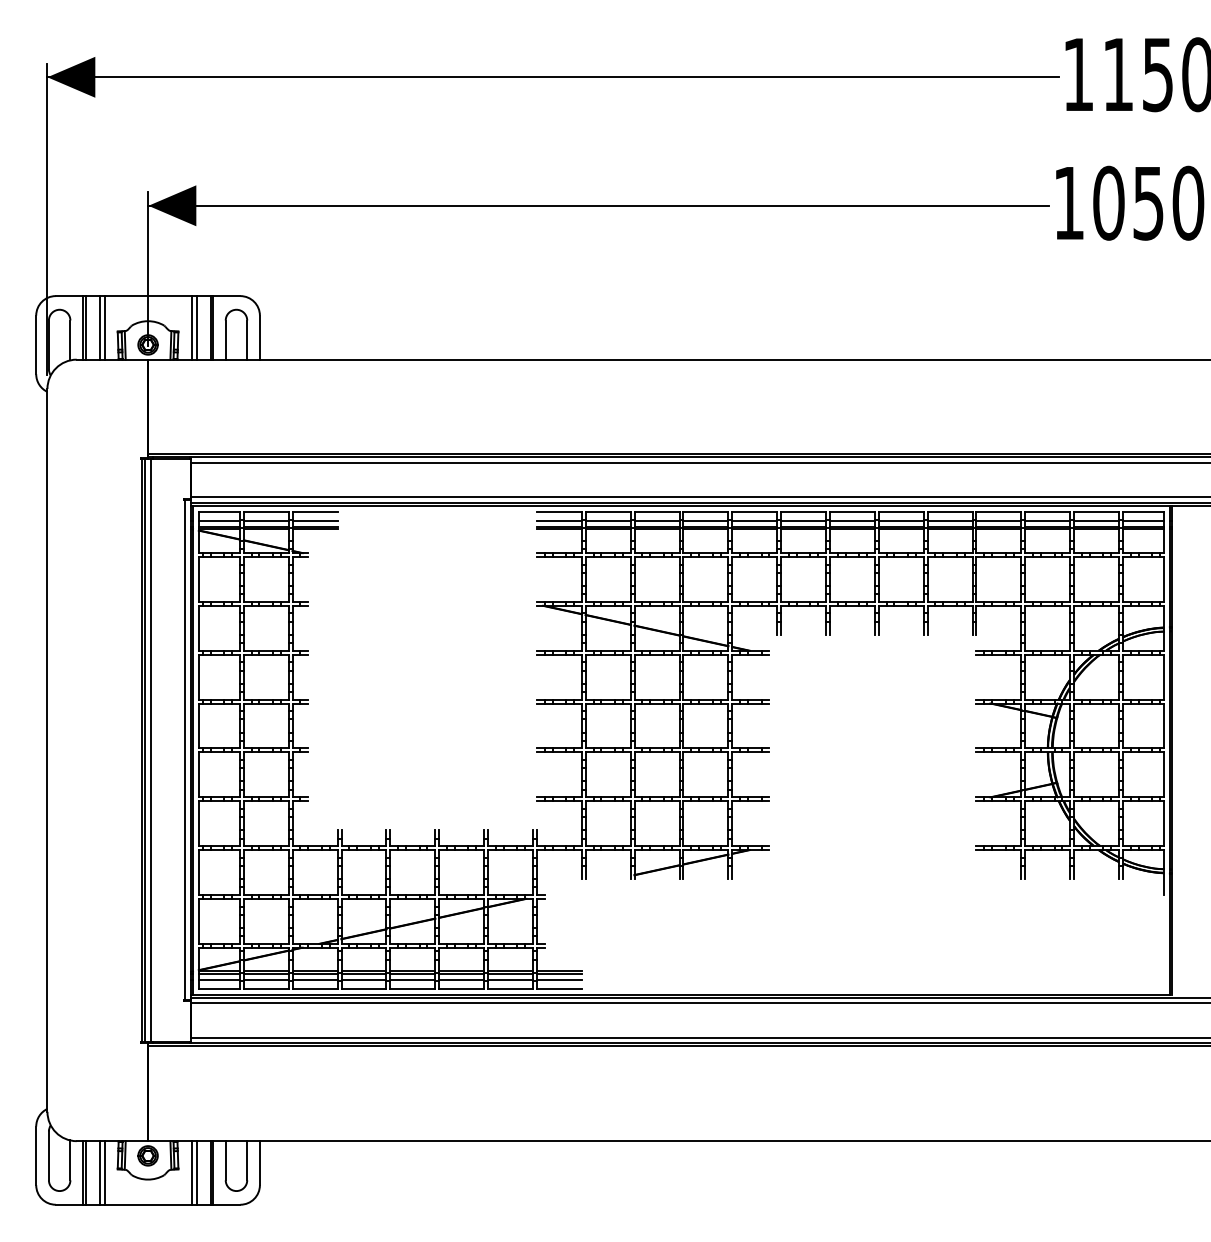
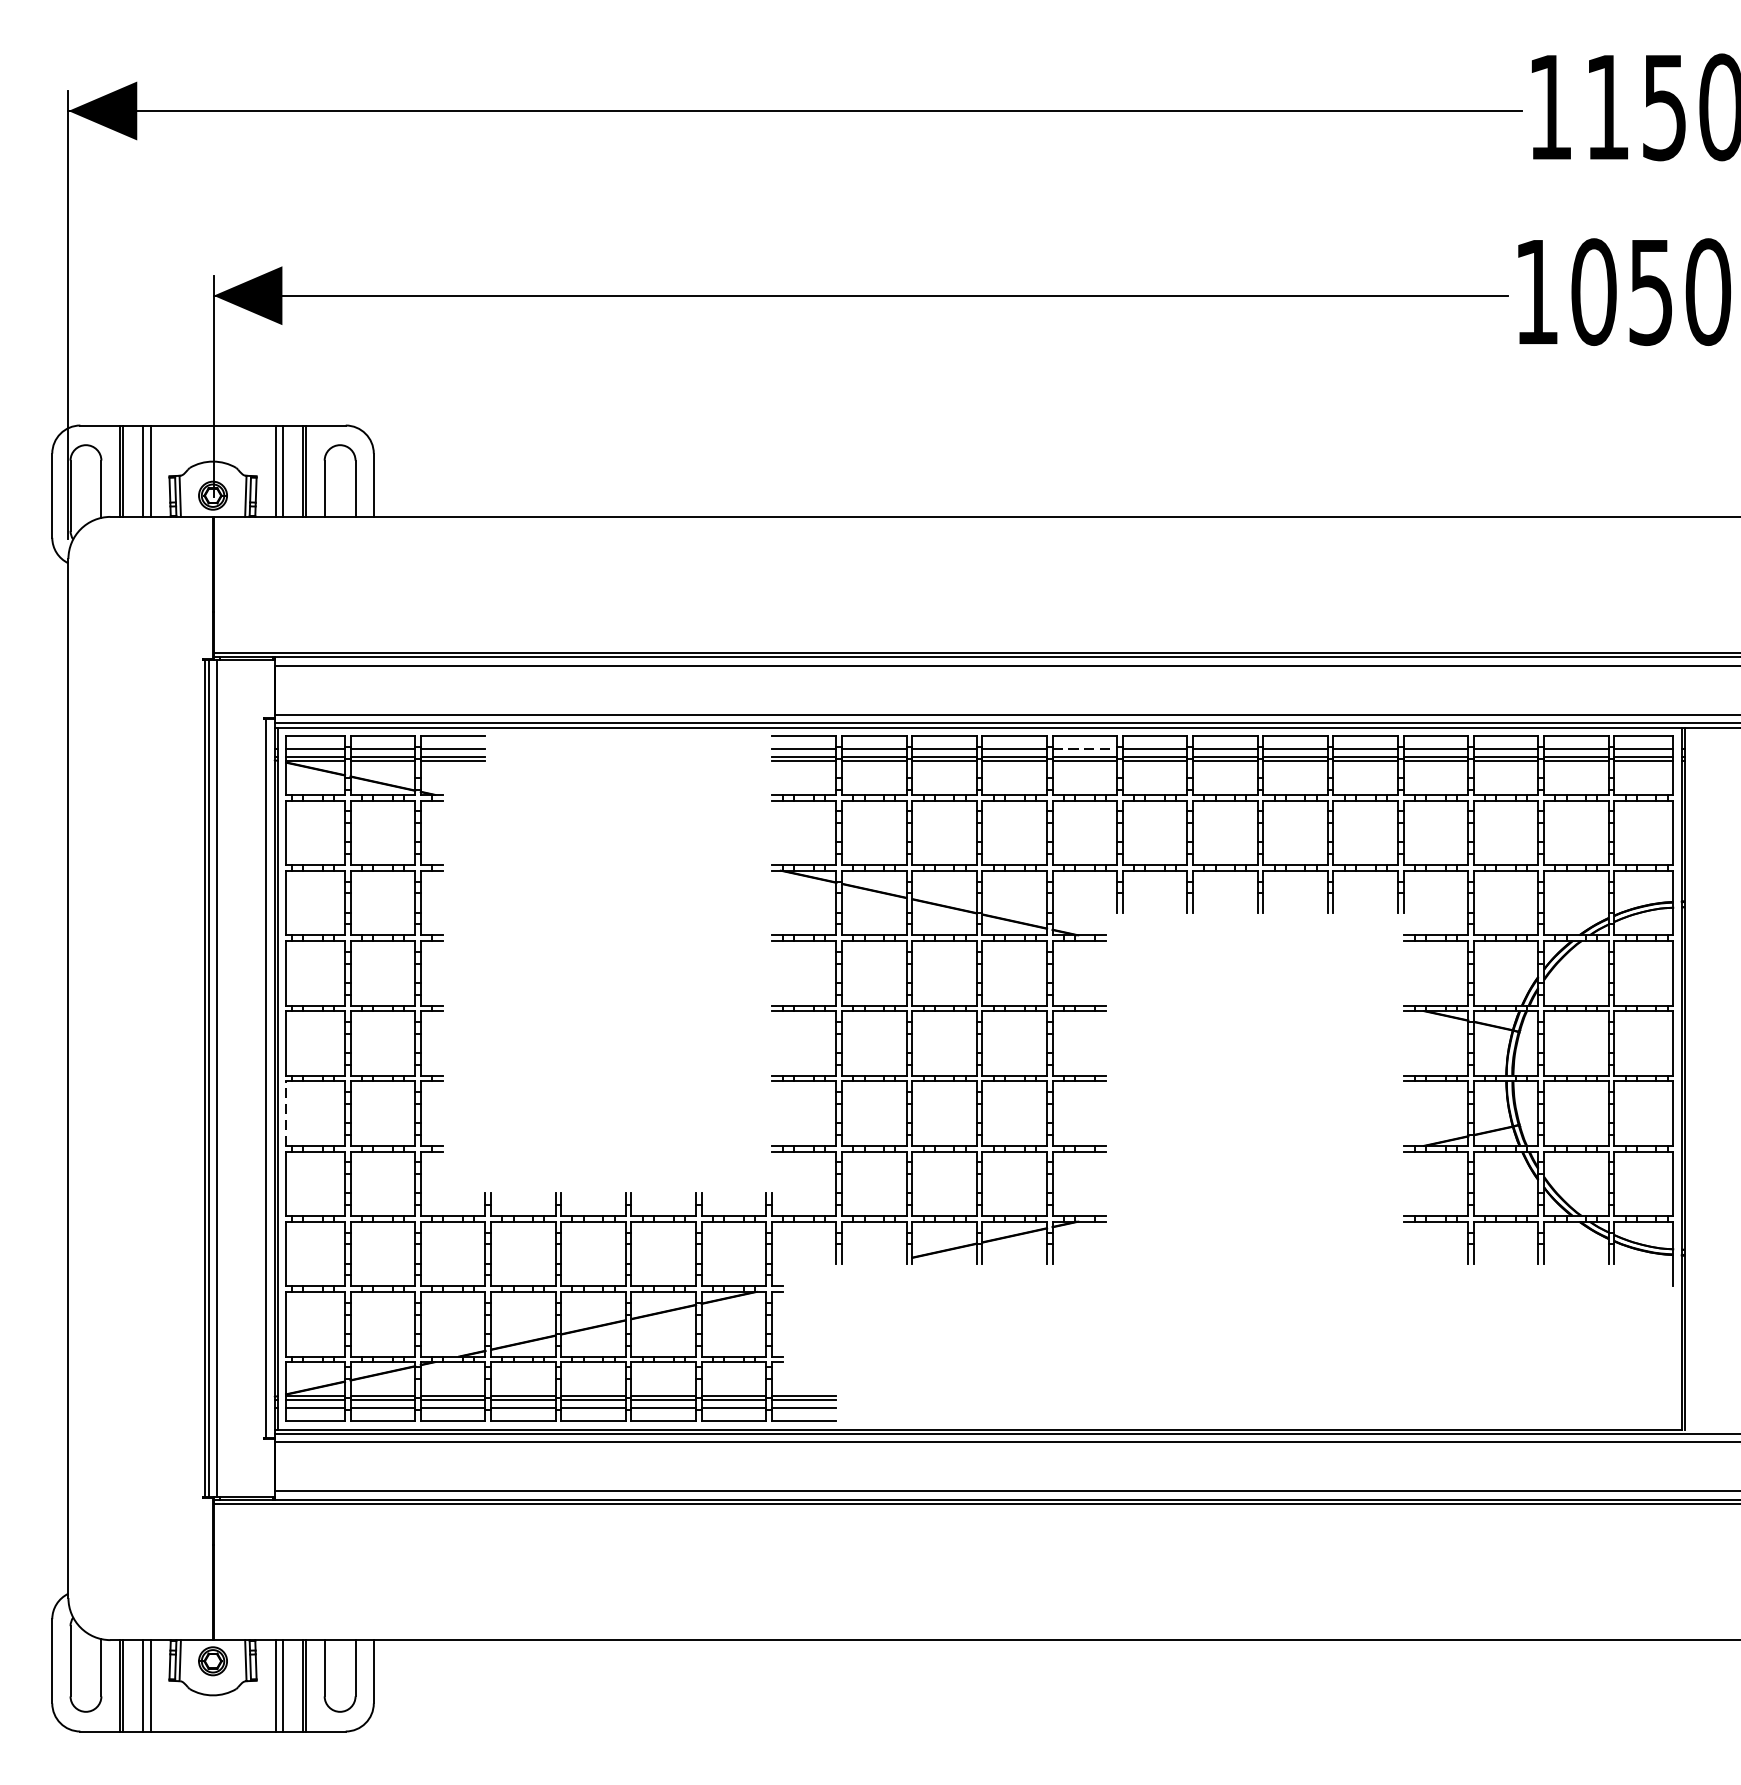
line: (755, 520) -> (1086, 748), solid -> dashed
line: (198, 774) -> (285, 1113), solid -> dashed

